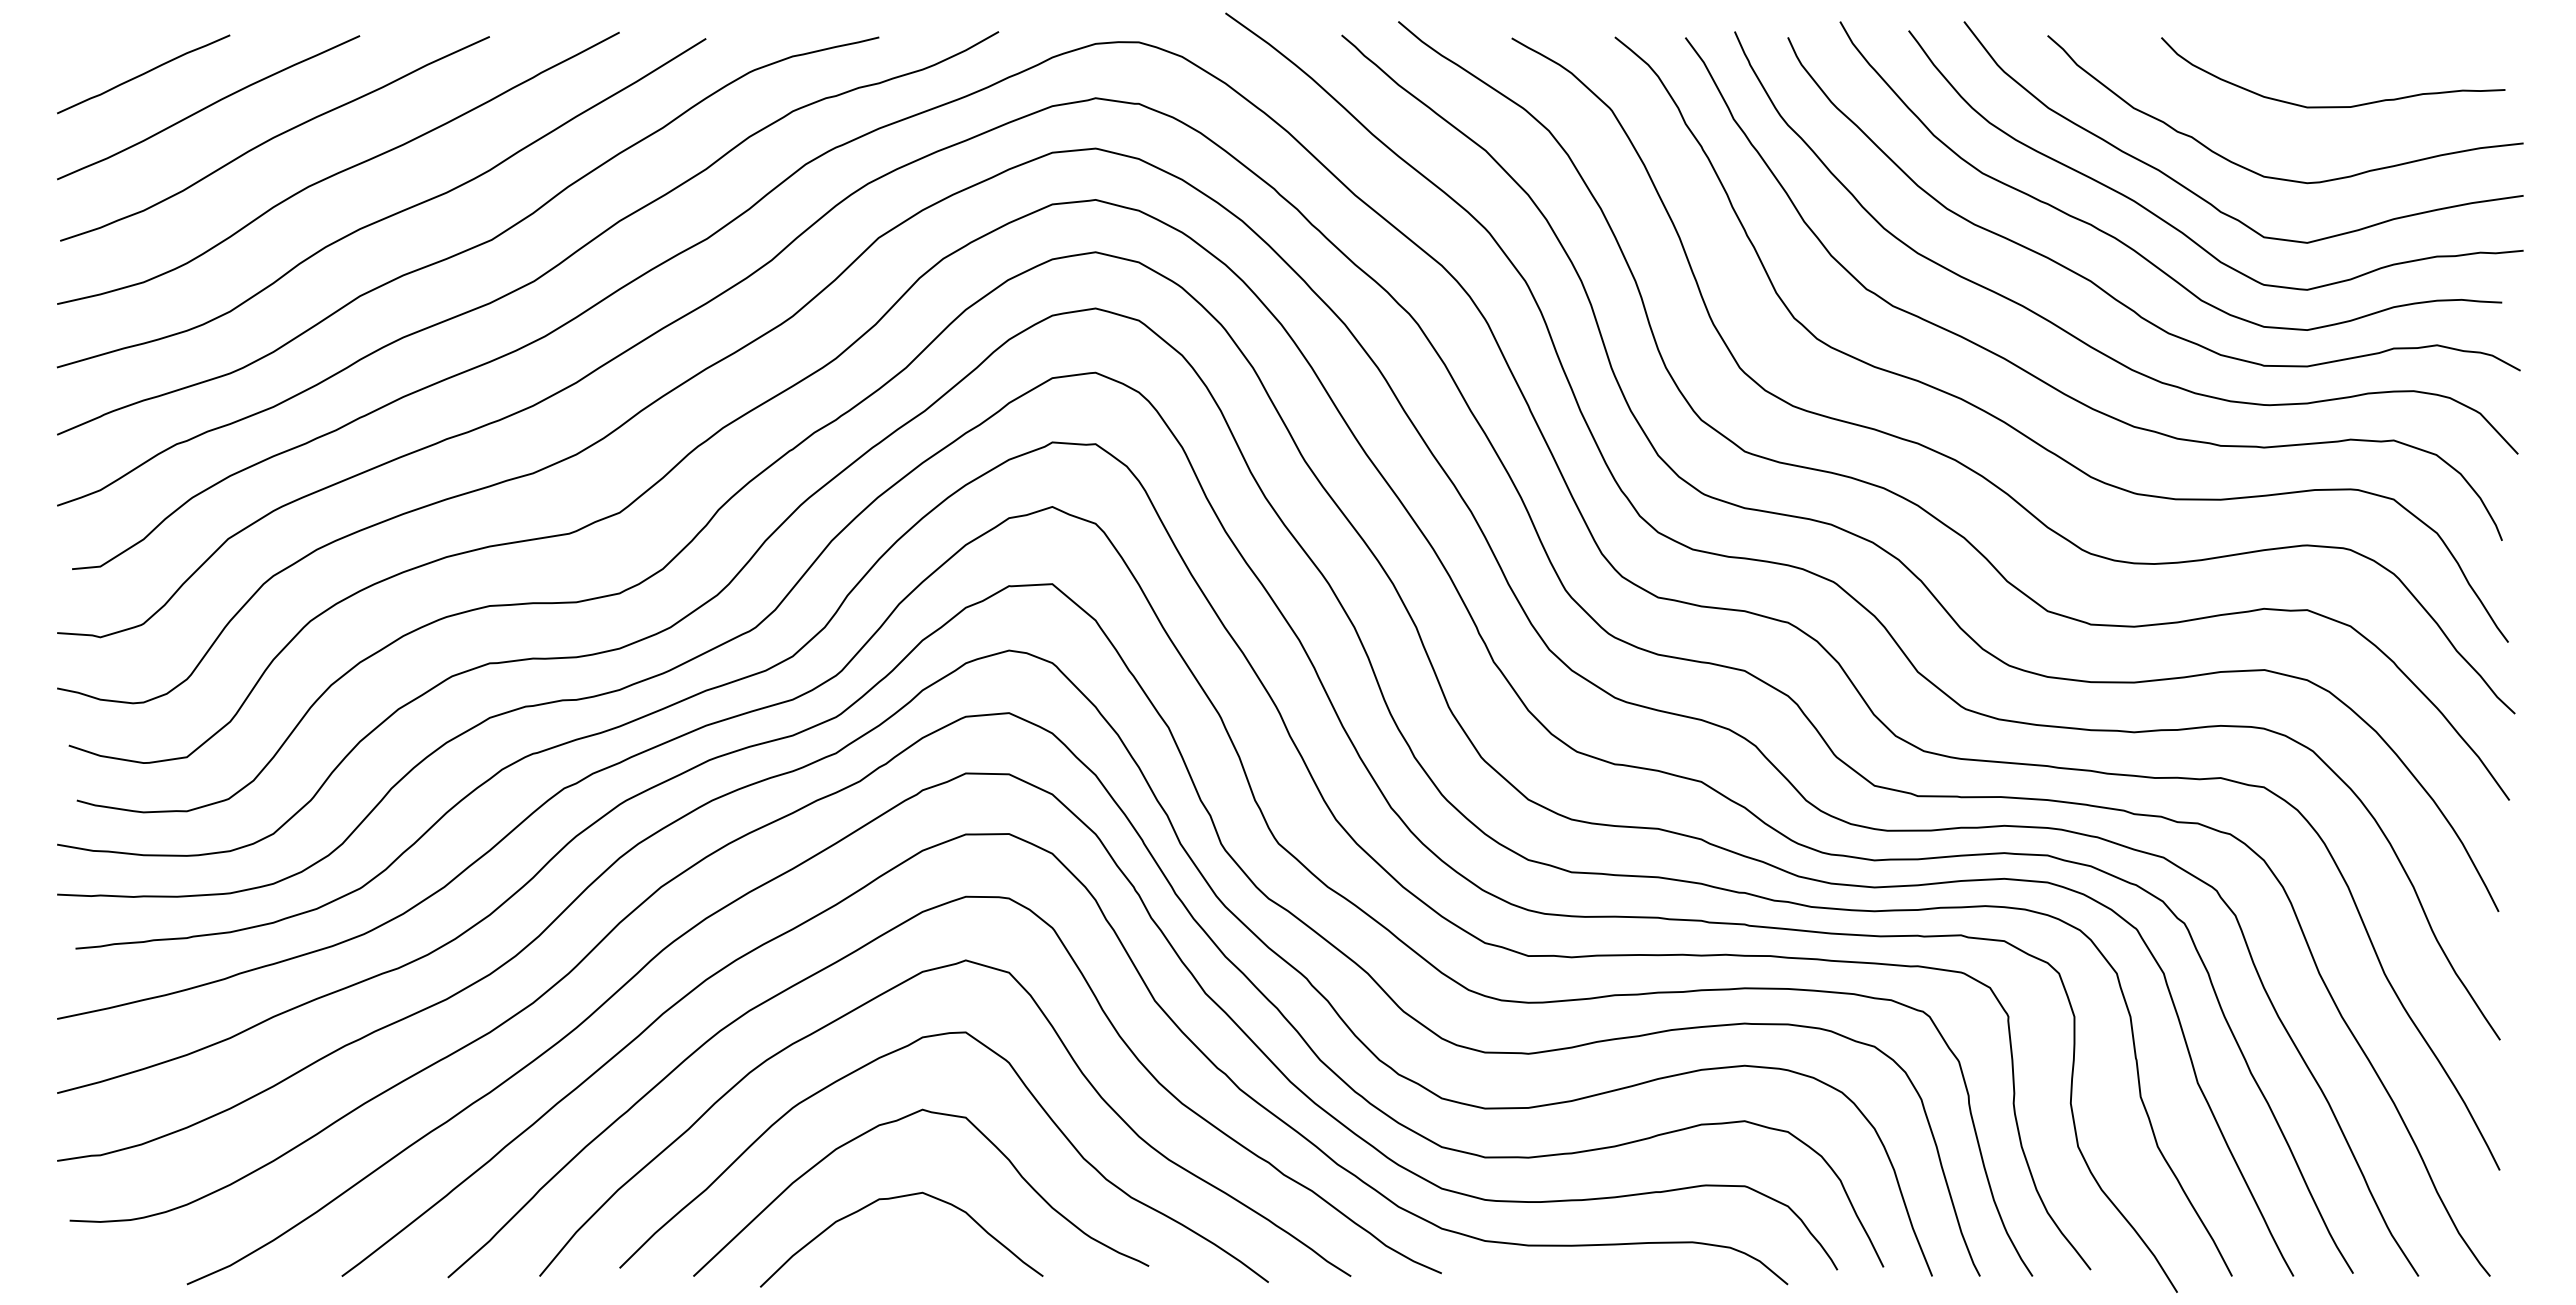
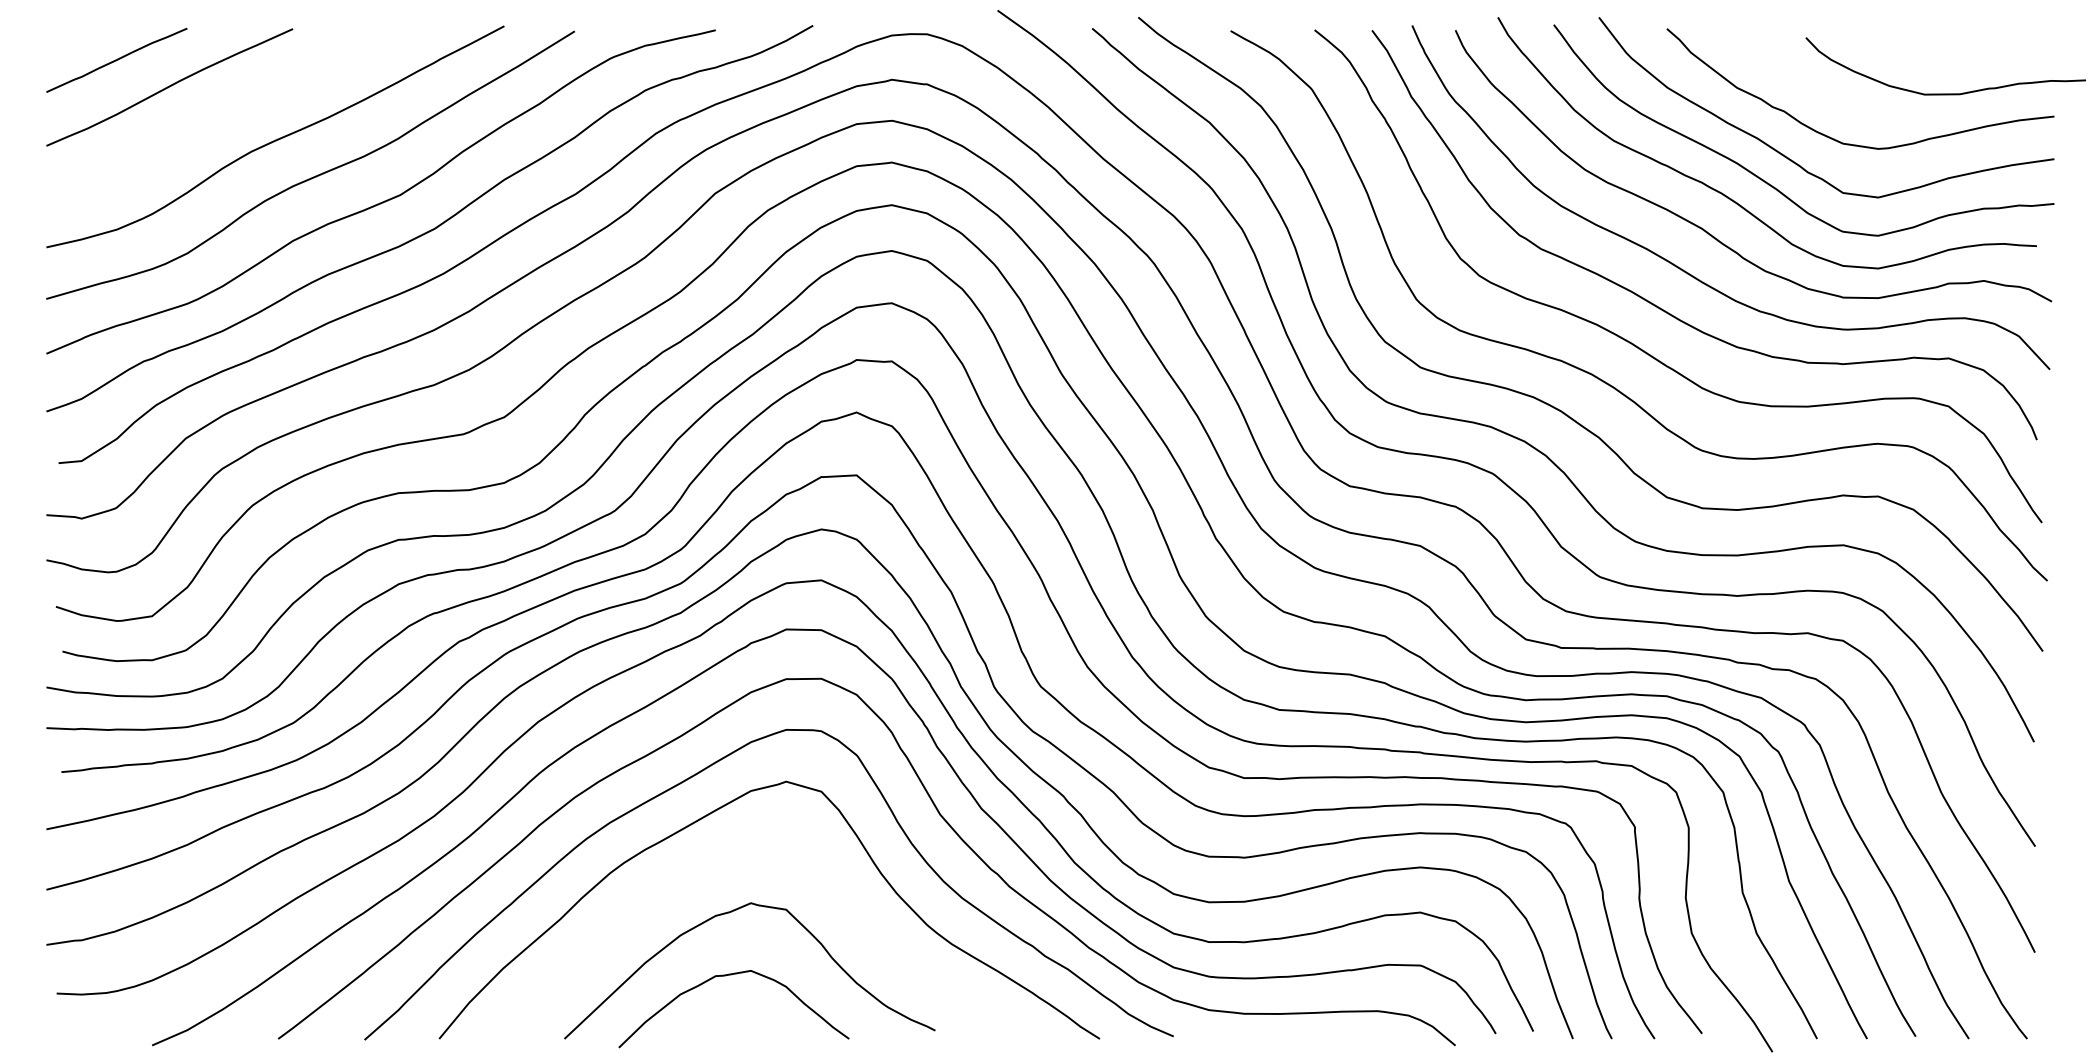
curve: (2333, 106) -> (1946, 93), moved
curve: (274, 138) -> (223, 112), removed
curve: (1027, 1090) -> (836, 887), removed

